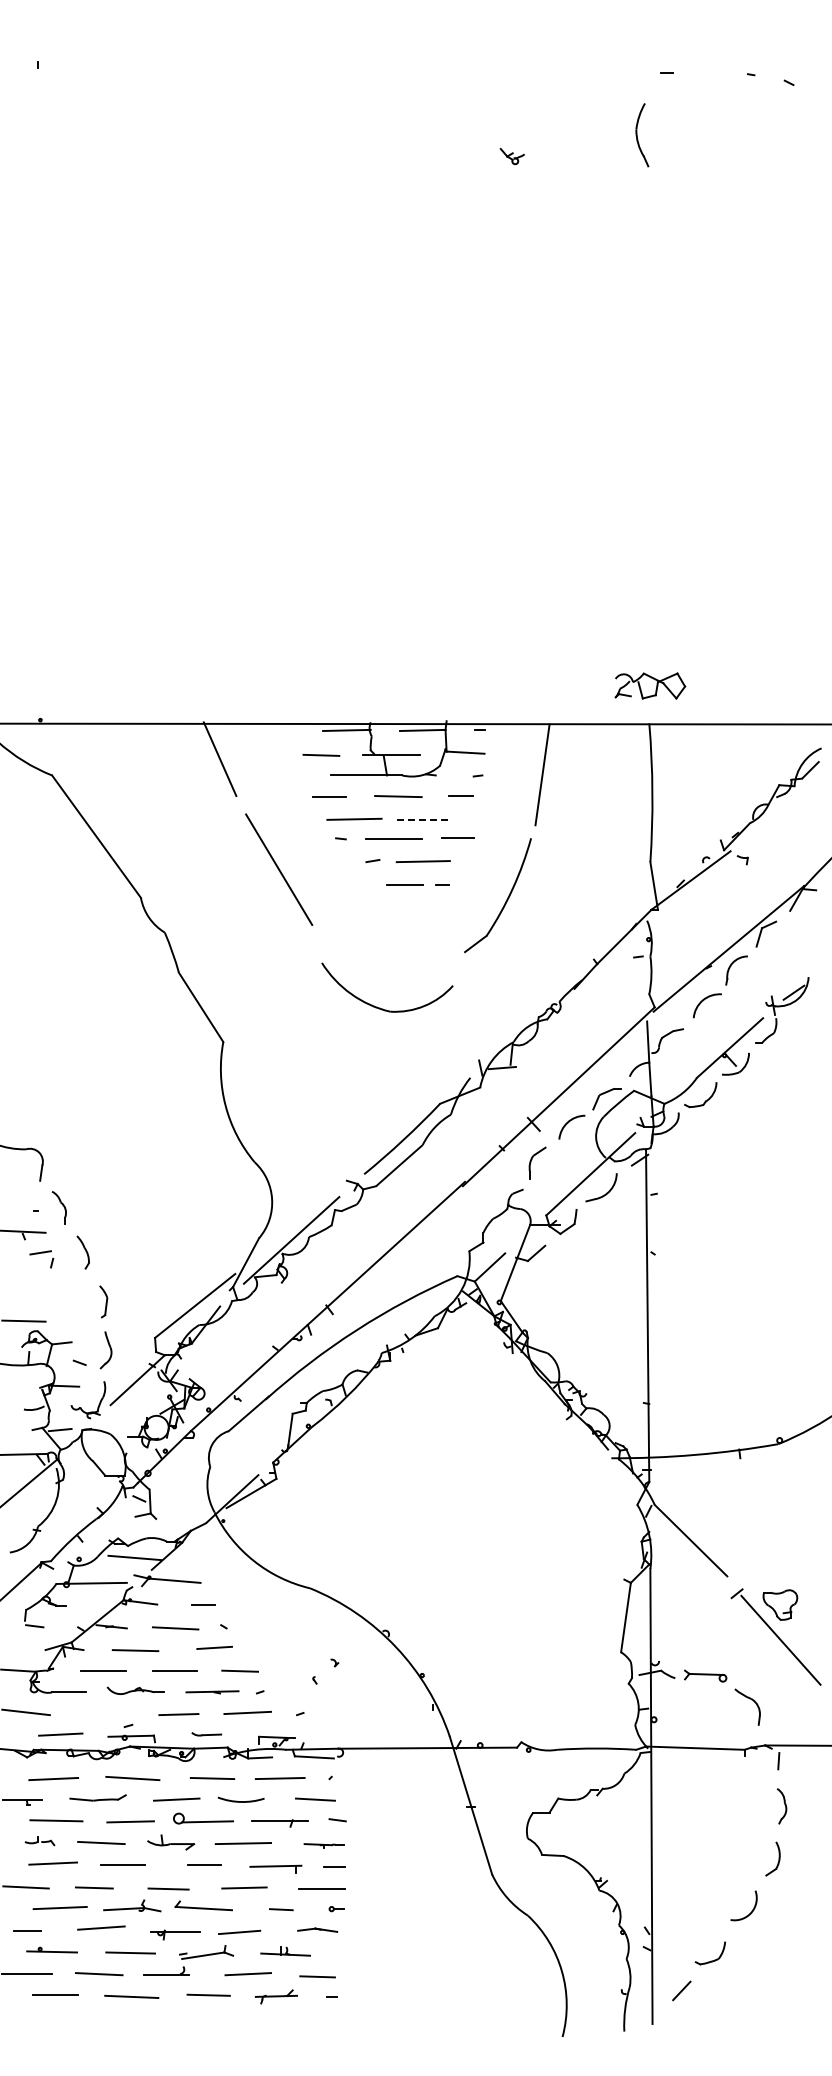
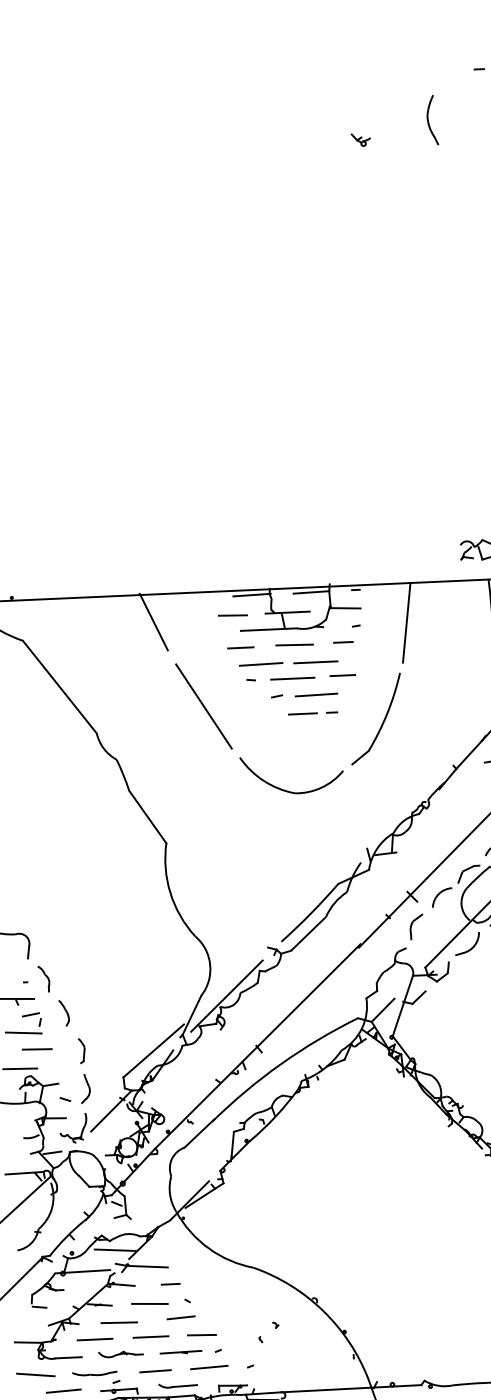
part: (642, 135) -> (432, 120), moved
line: (424, 819) -> (315, 662), dashed -> solid
part: (380, 1007) -> (287, 790), moved
line: (30, 1275) -> (23, 1032), added
line: (46, 1296) -> (37, 1048), added
part: (100, 1714) -> (94, 1373), added
part: (206, 1734) -> (177, 1385), size x1.67

